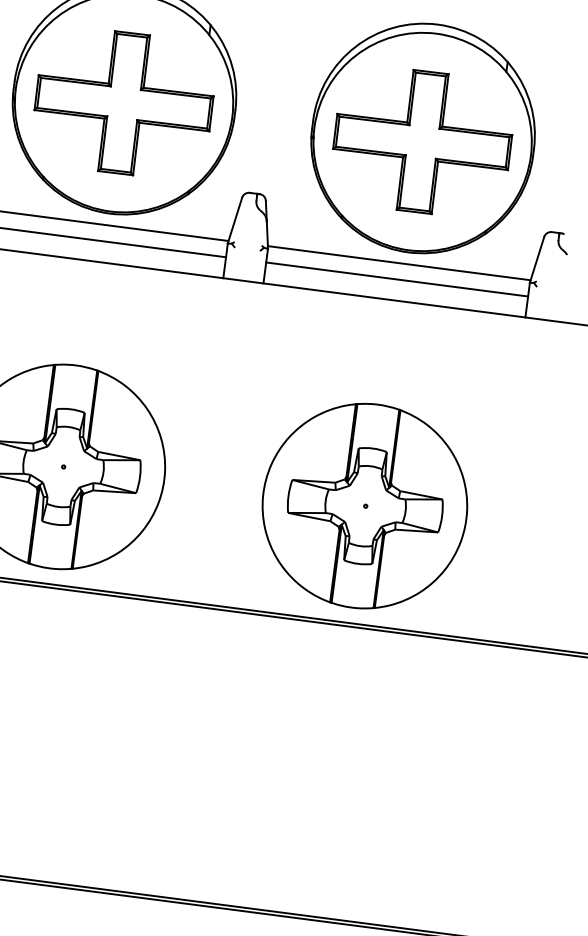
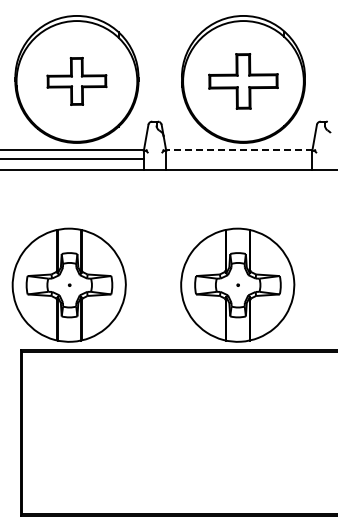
part: (123, 103) -> (76, 81), size x0.6
part: (422, 142) -> (243, 81), size x0.7
line: (397, 262) -> (238, 149), solid -> dashed
line: (397, 279) -> (239, 158), removed

